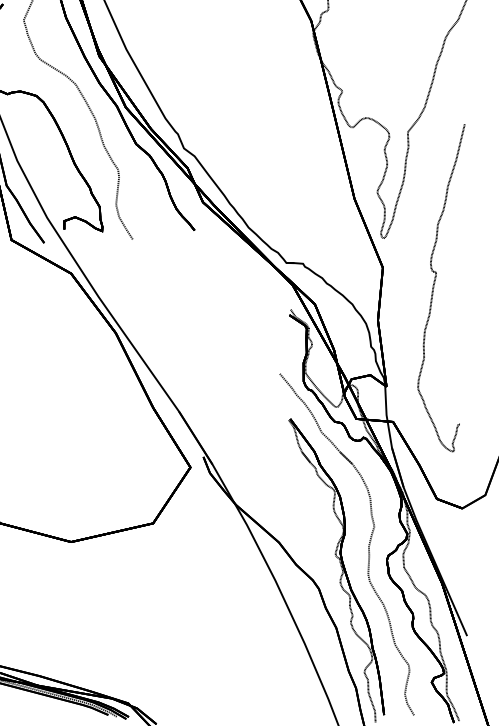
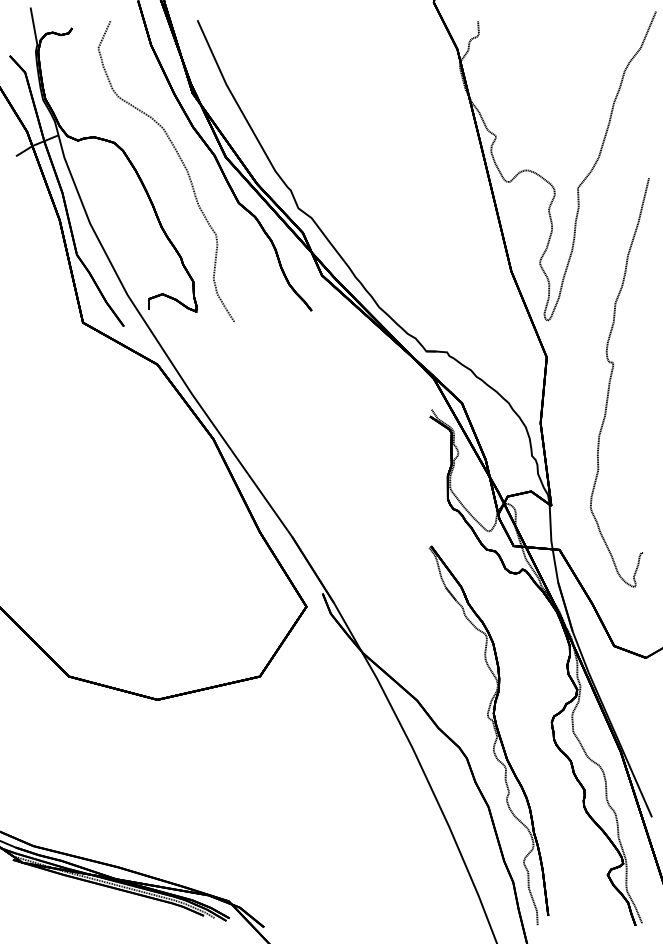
part: (368, 546) -> (528, 705), removed

